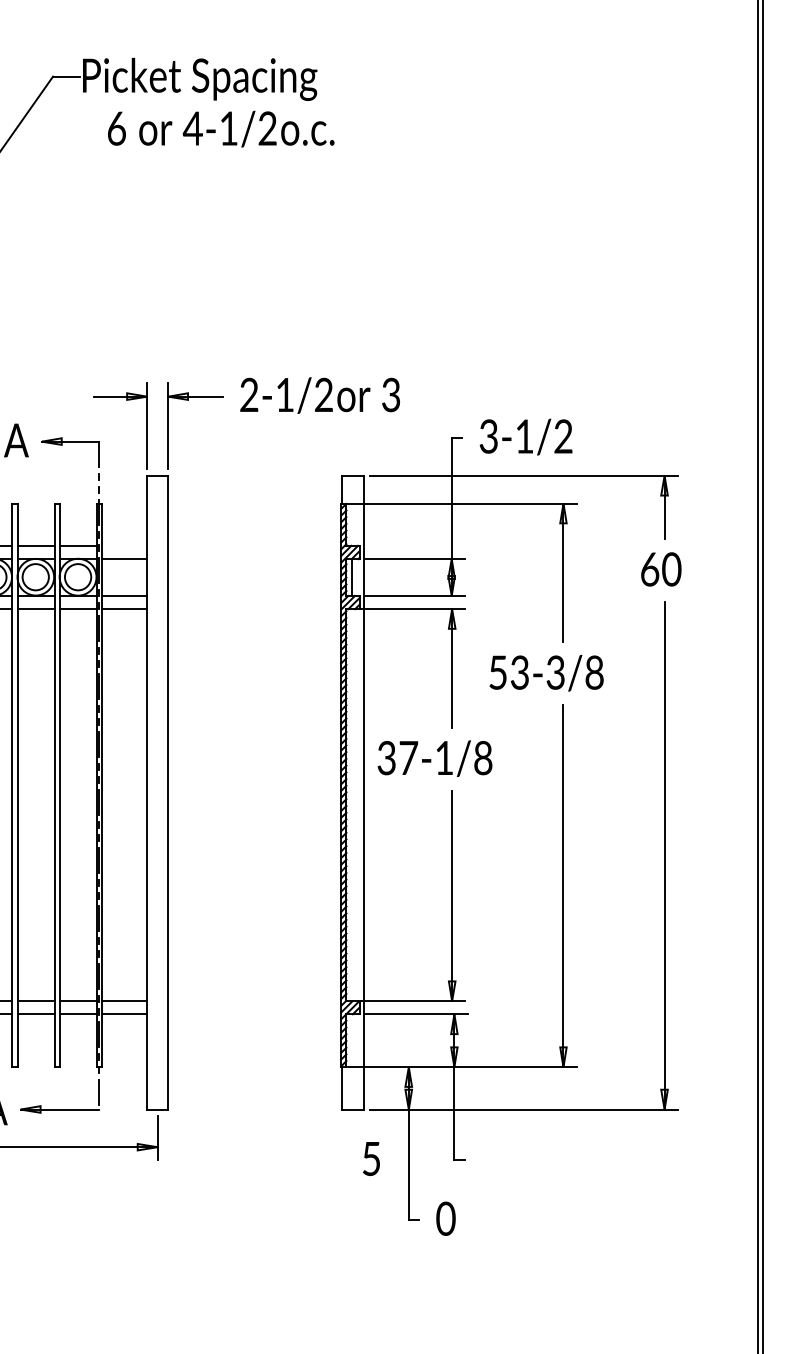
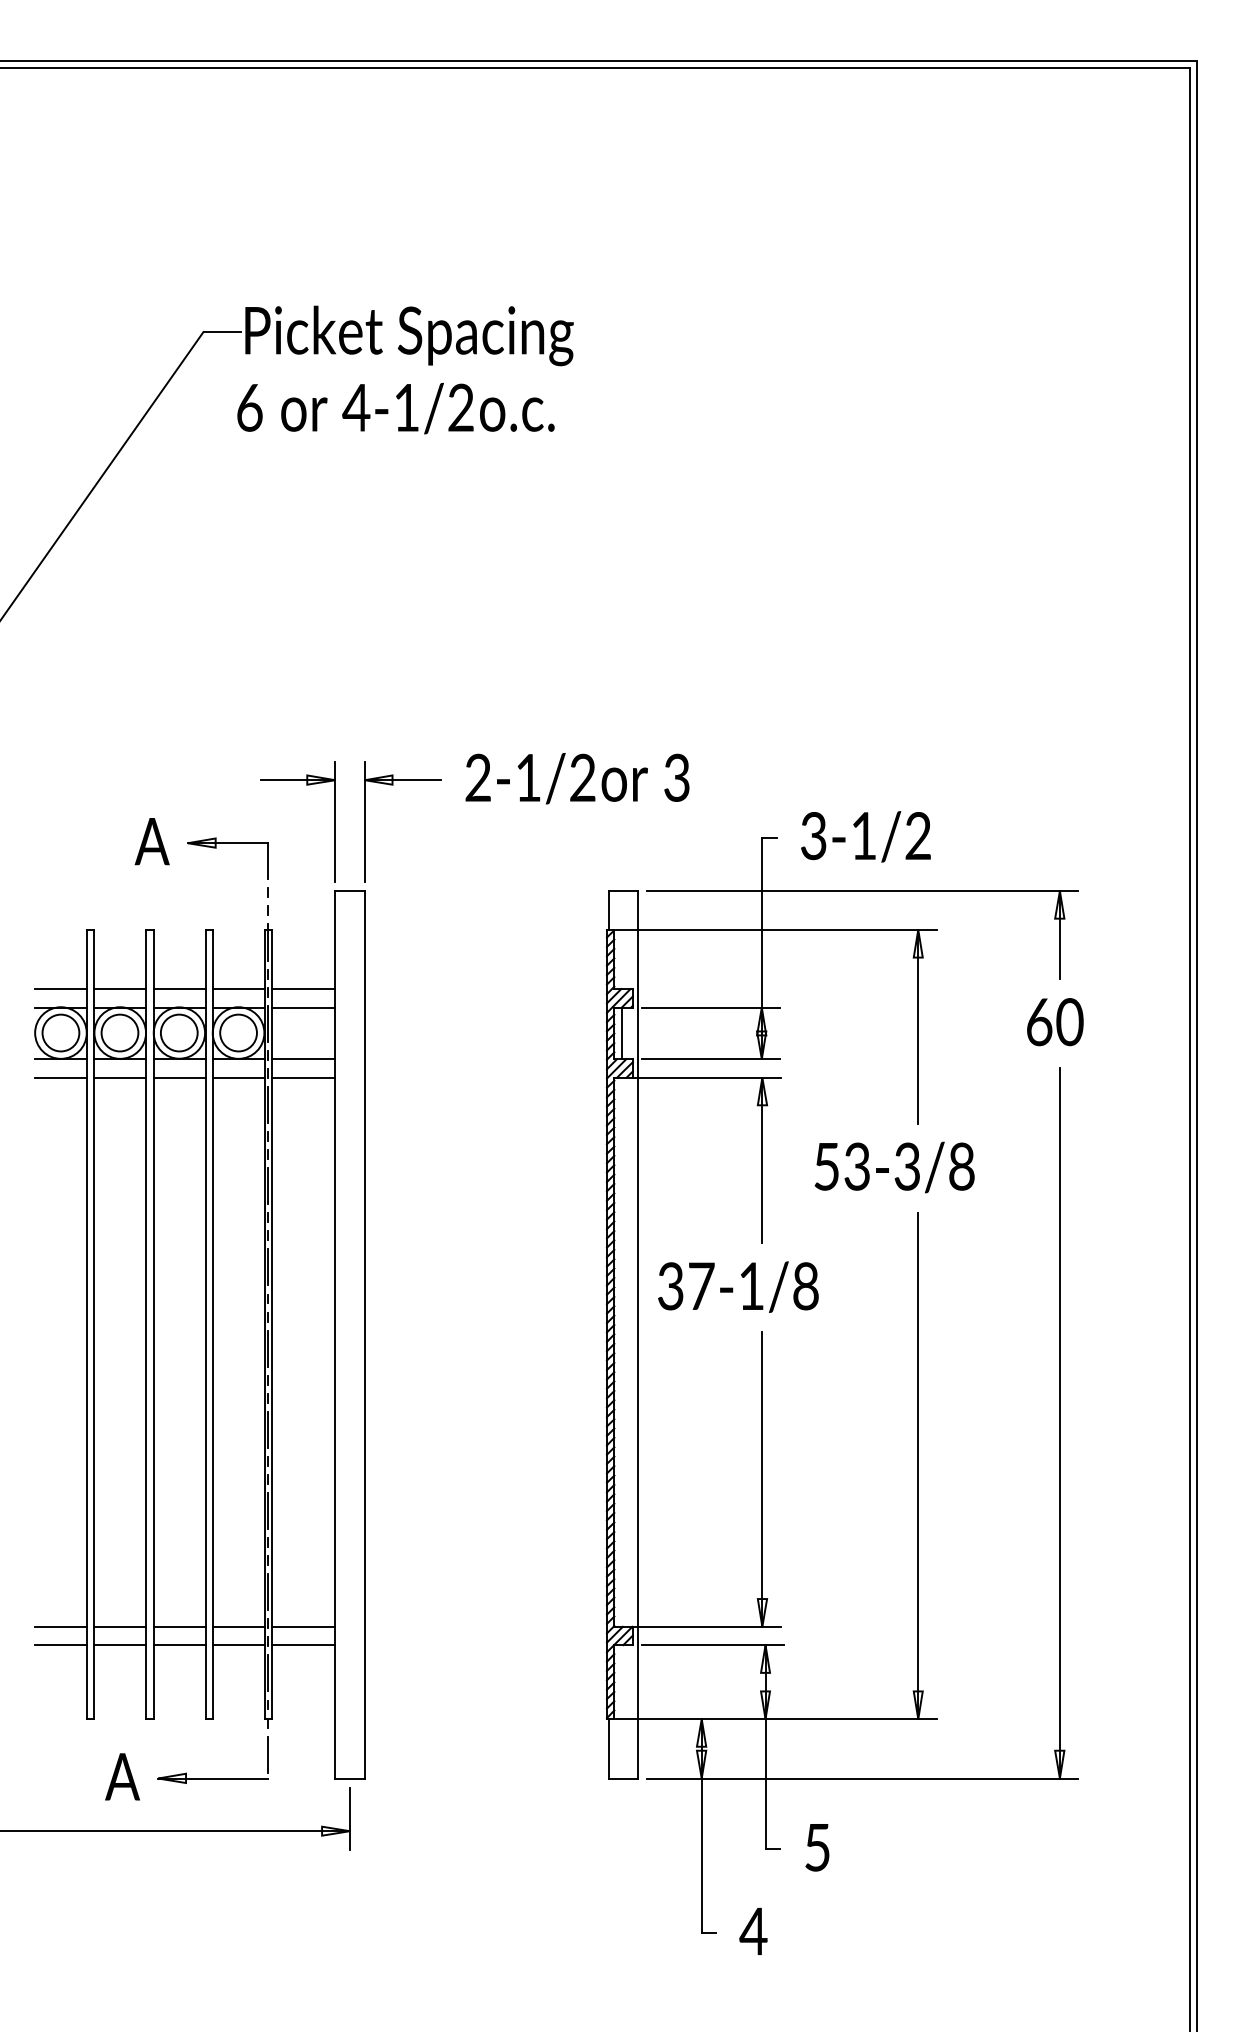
text: (220, 129) -> (395, 408), moved
line: (124, 546) -> (303, 989), added
text: (371, 1158) -> (817, 1847), moved
text: (445, 1218) -> (753, 1931), 0 -> 4

